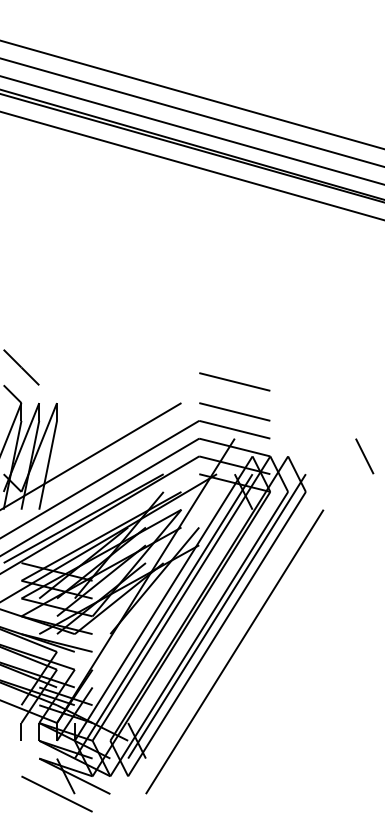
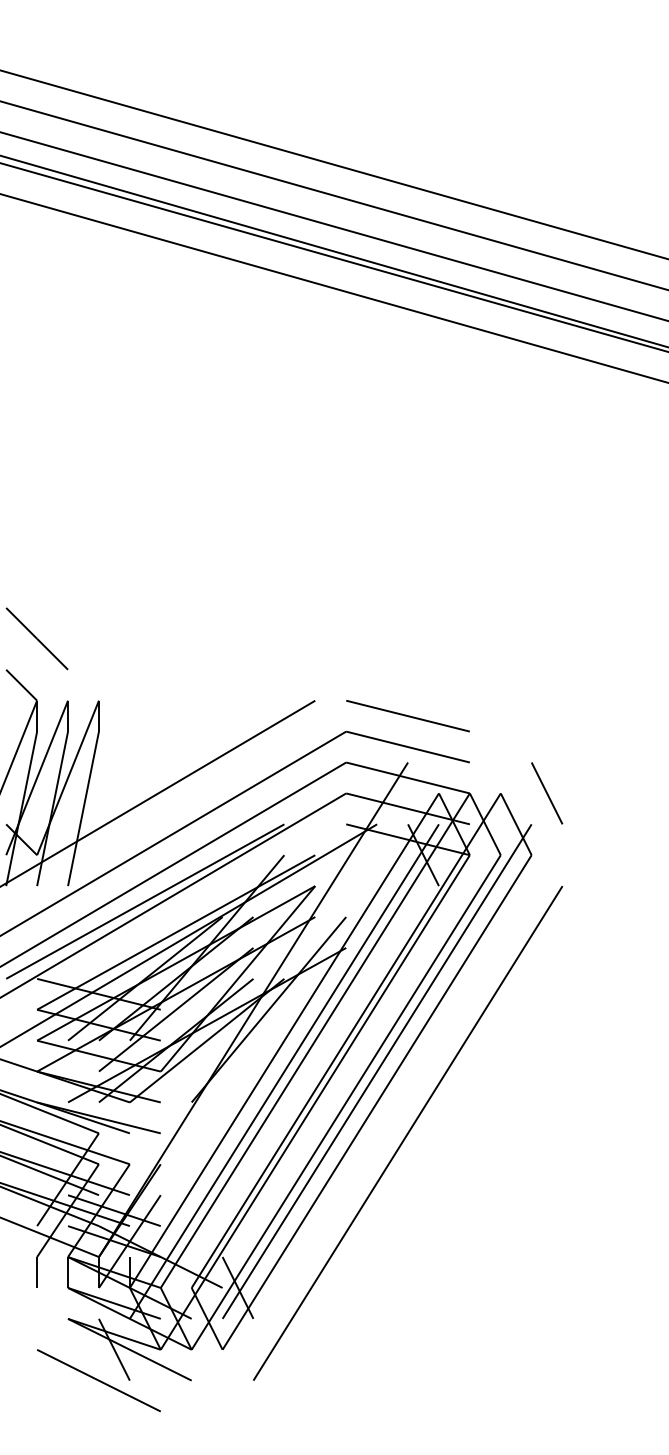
line: (234, 381) -> (407, 663), removed
line: (364, 456) -> (546, 793), moved

